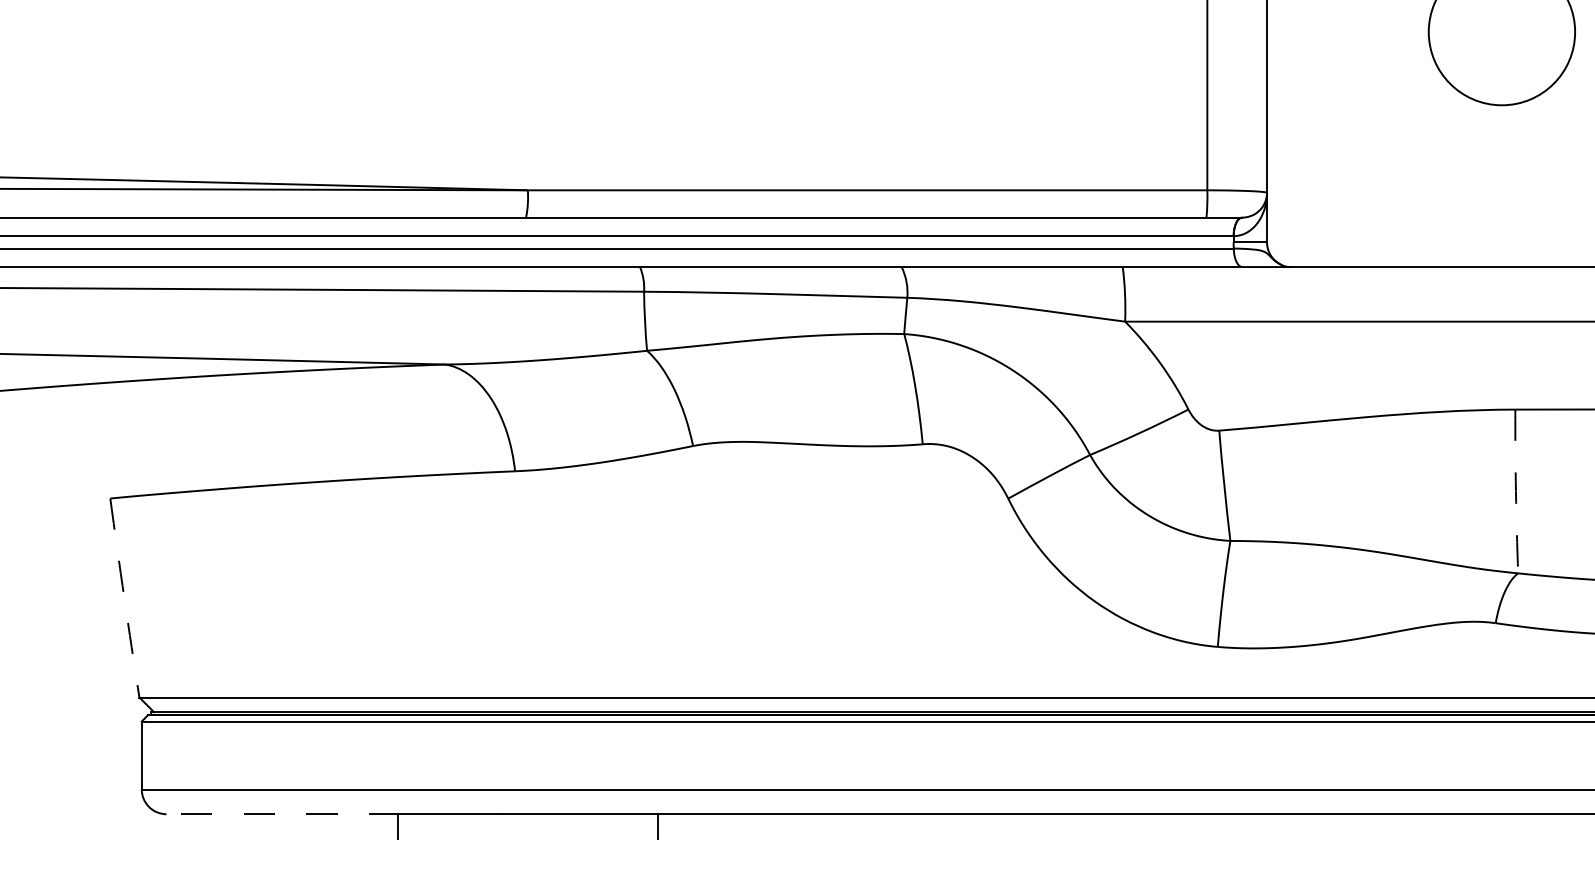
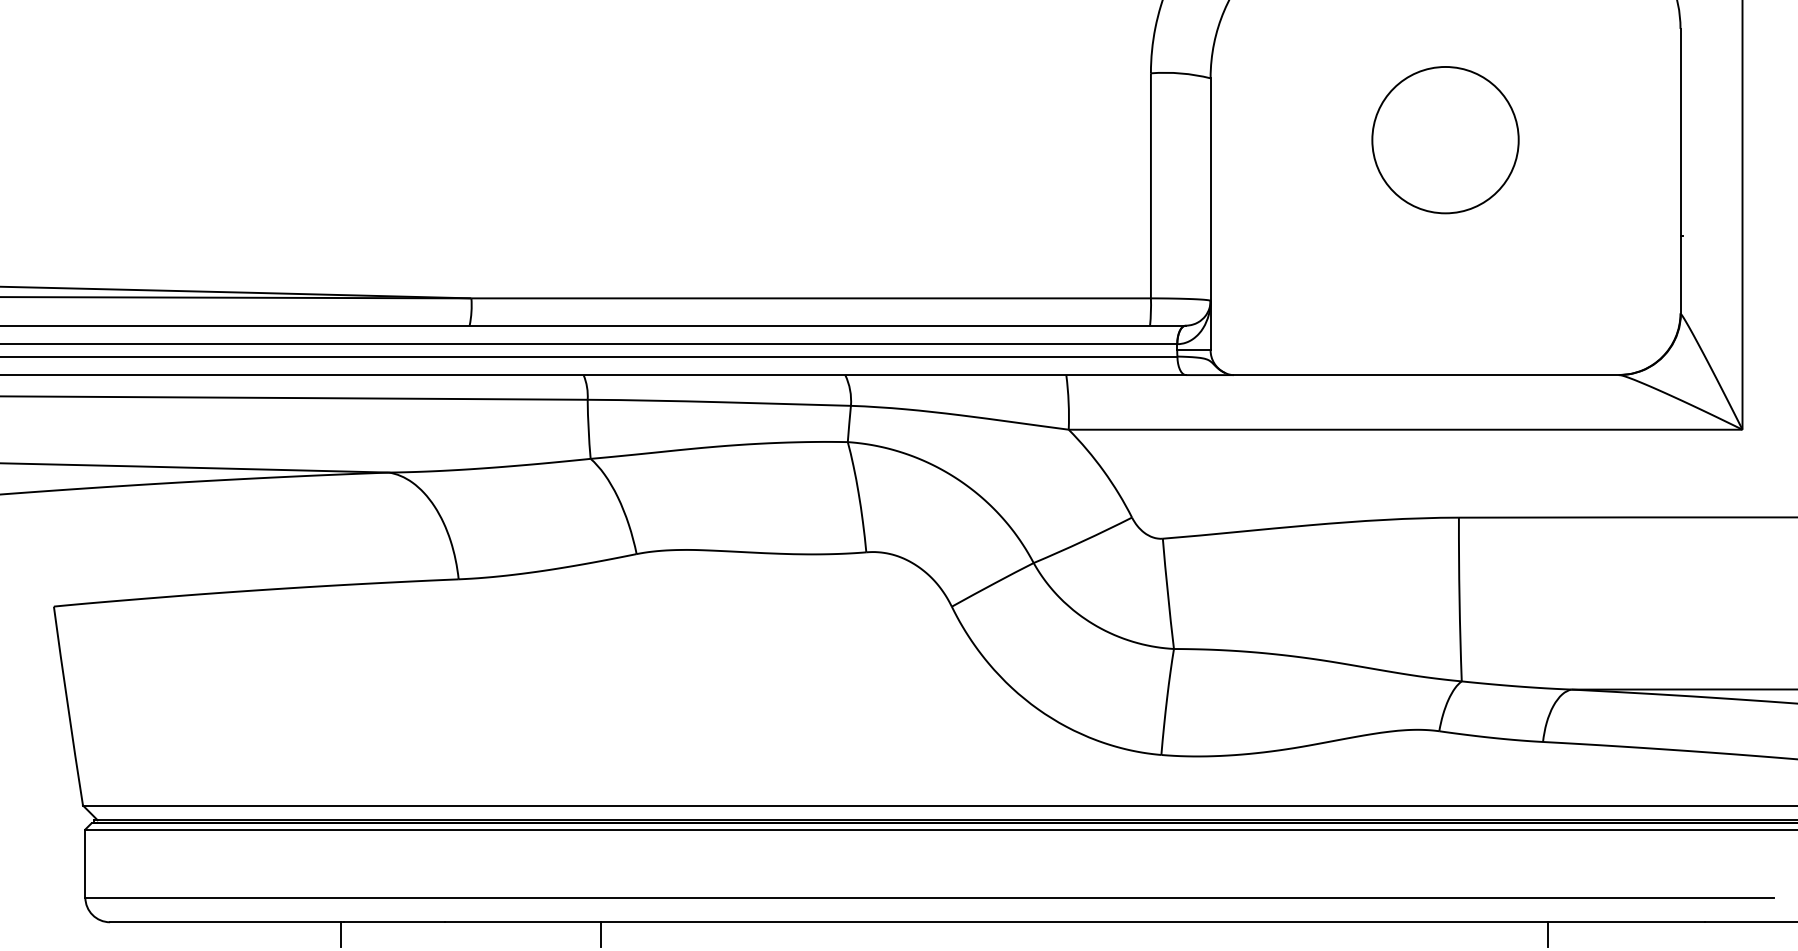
arc: (1515, 491) -> (1459, 599), dashed -> solid
arc: (123, 598) -> (67, 706), dashed -> solid
line: (282, 814) -> (226, 922), dashed -> solid

